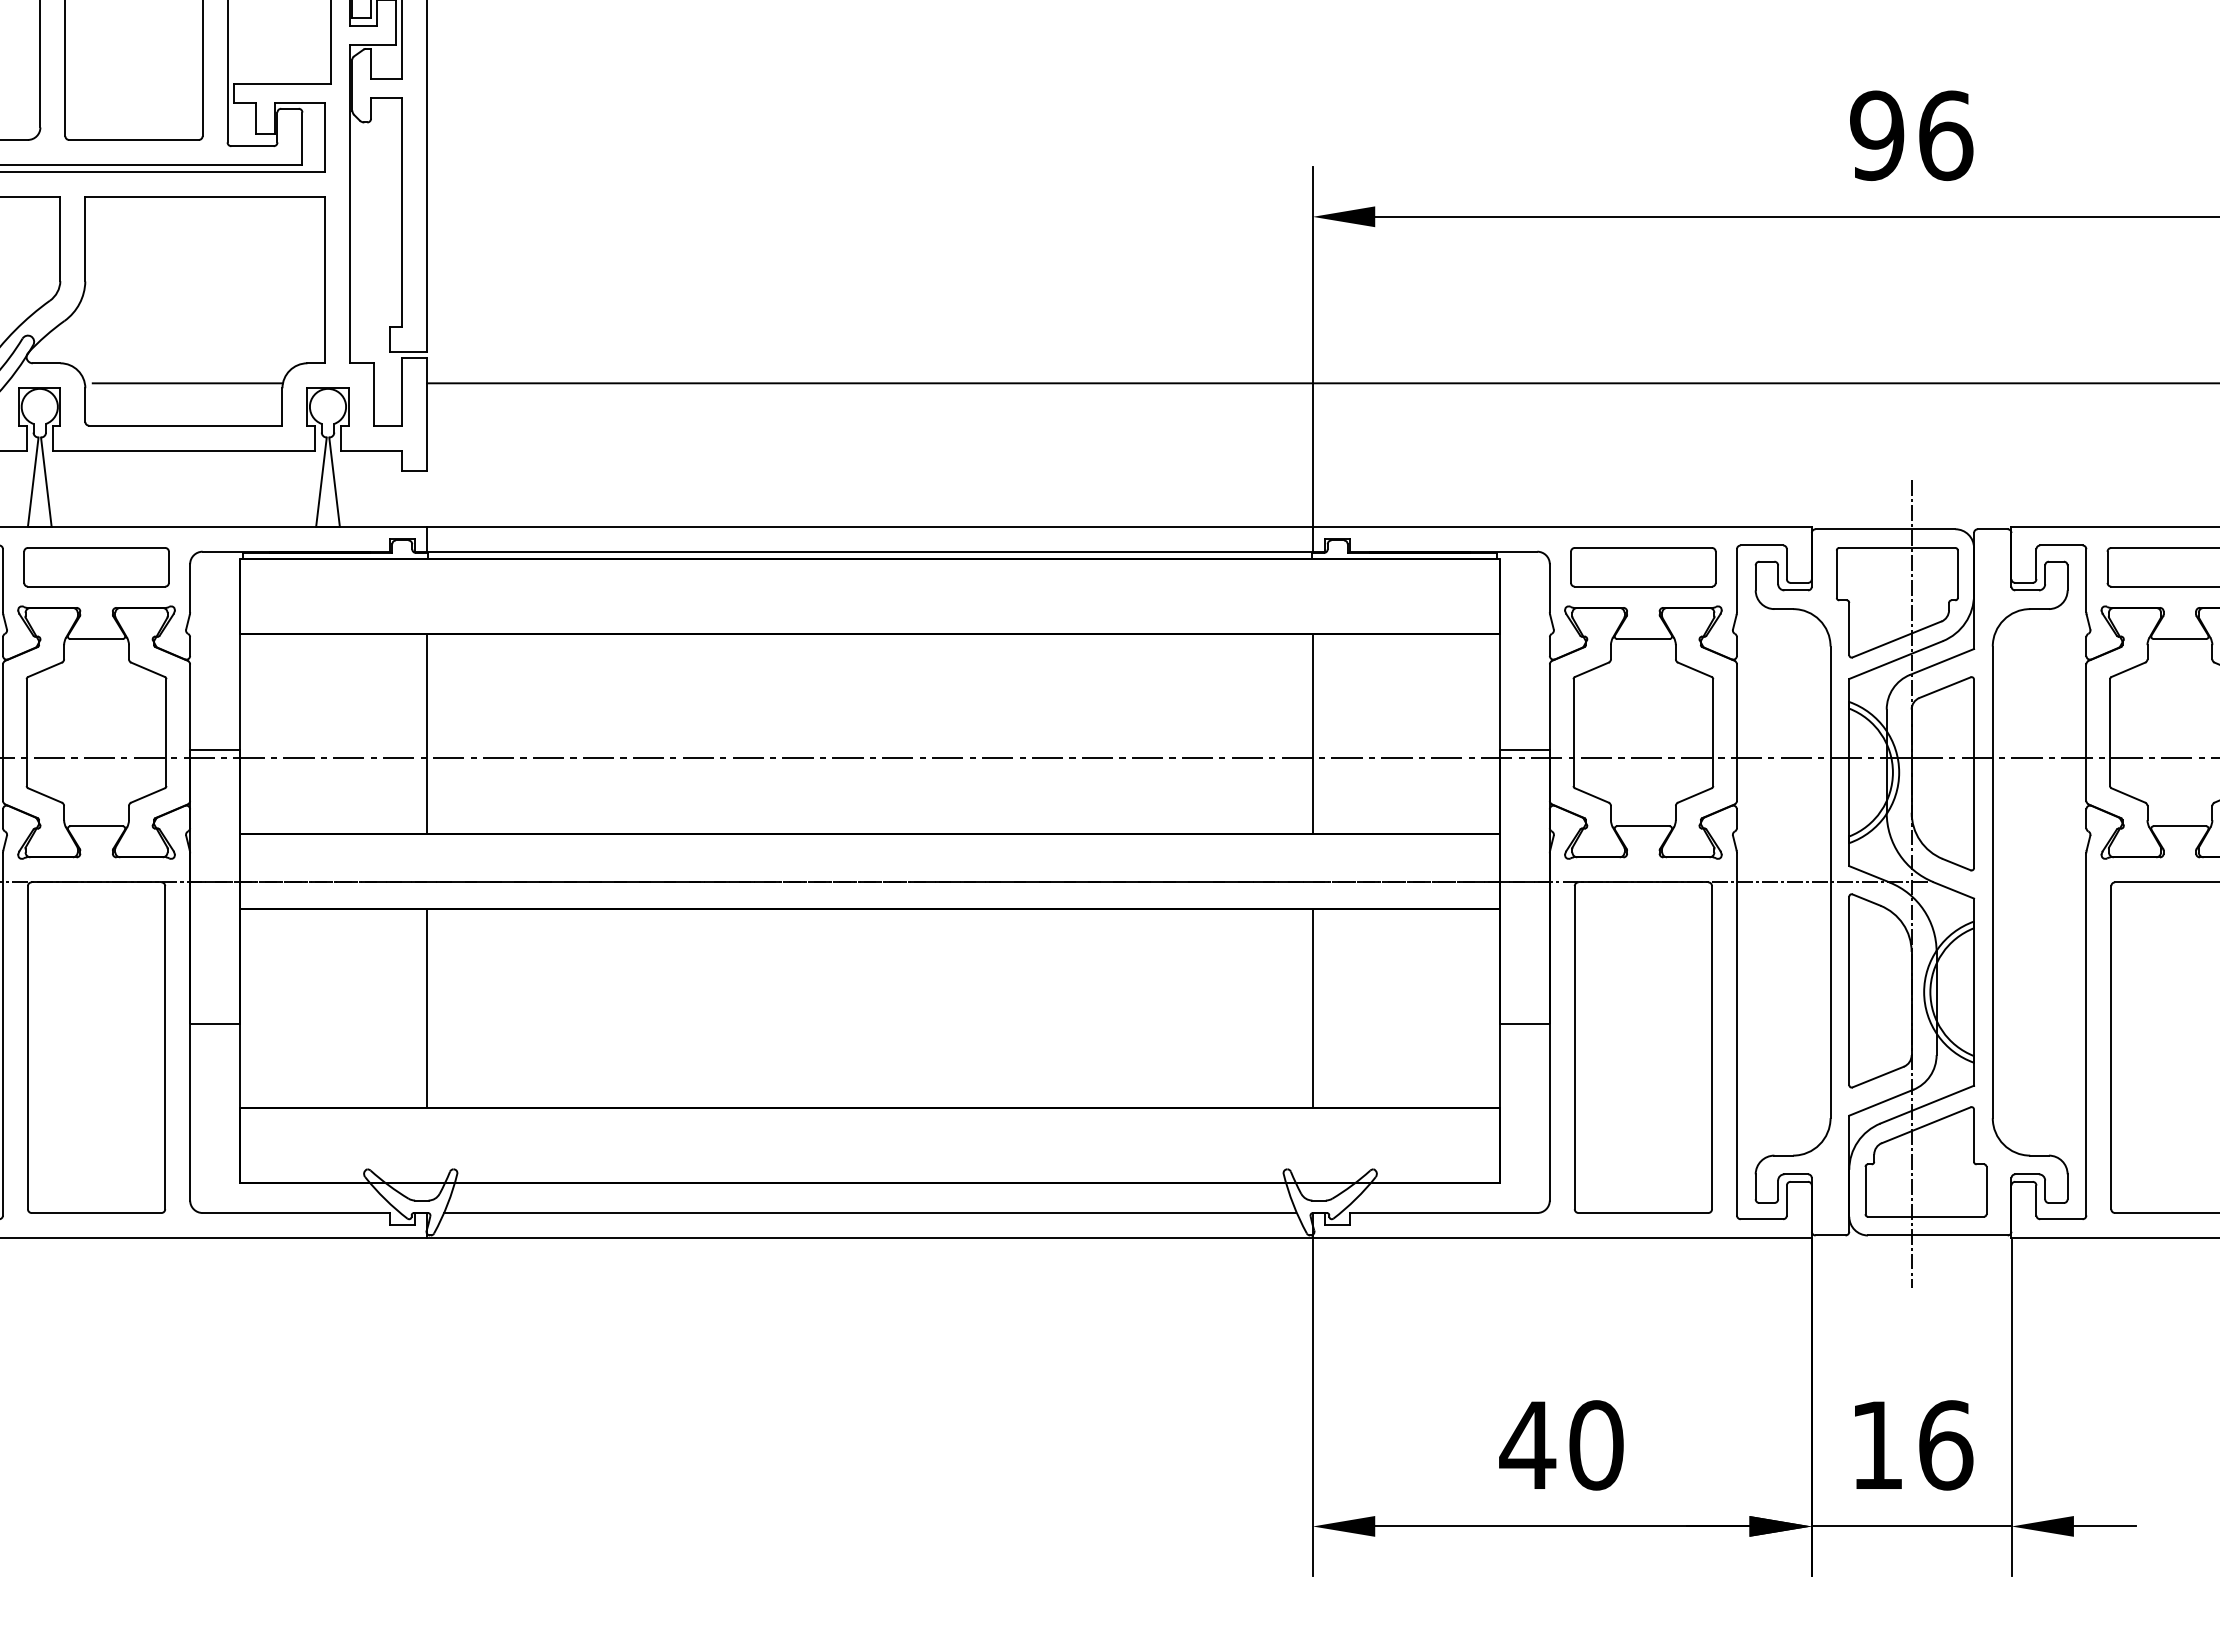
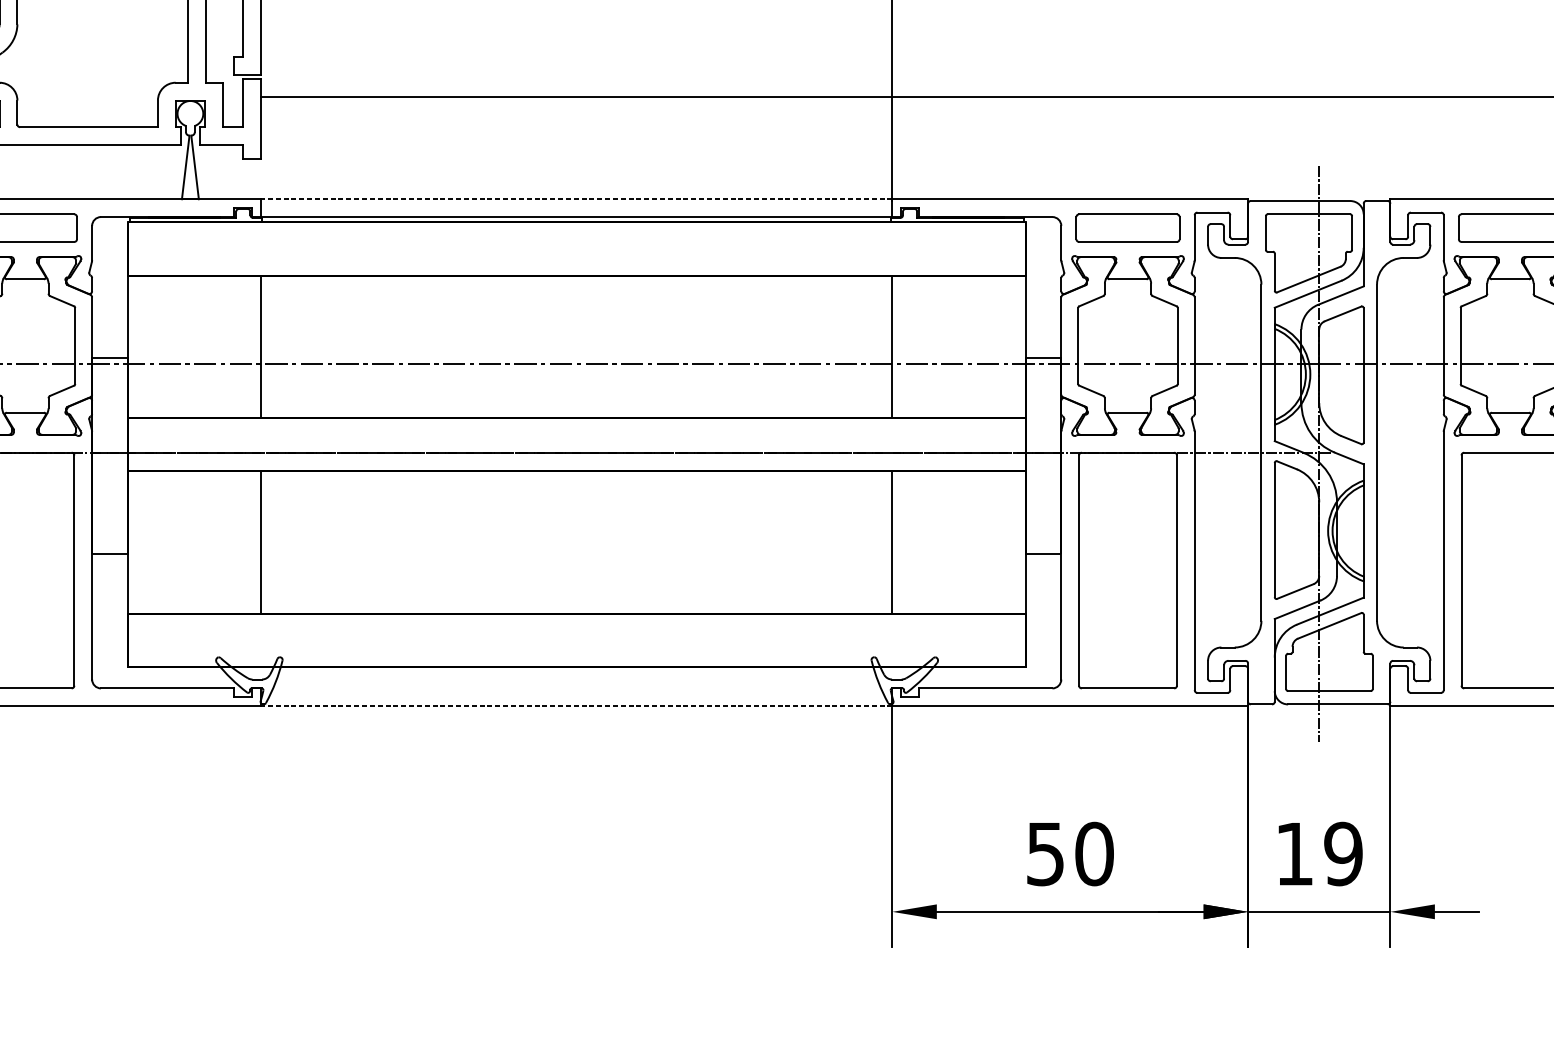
line: (187, 383) -> (90, 97), removed
line: (869, 526) -> (576, 199), solid -> dashed
line: (869, 1213) -> (576, 688), removed
line: (869, 1237) -> (576, 705), solid -> dashed
text: (1527, 1445) -> (1045, 854), 40 -> 50
text: (1945, 1445) -> (1343, 854), 16 -> 19

